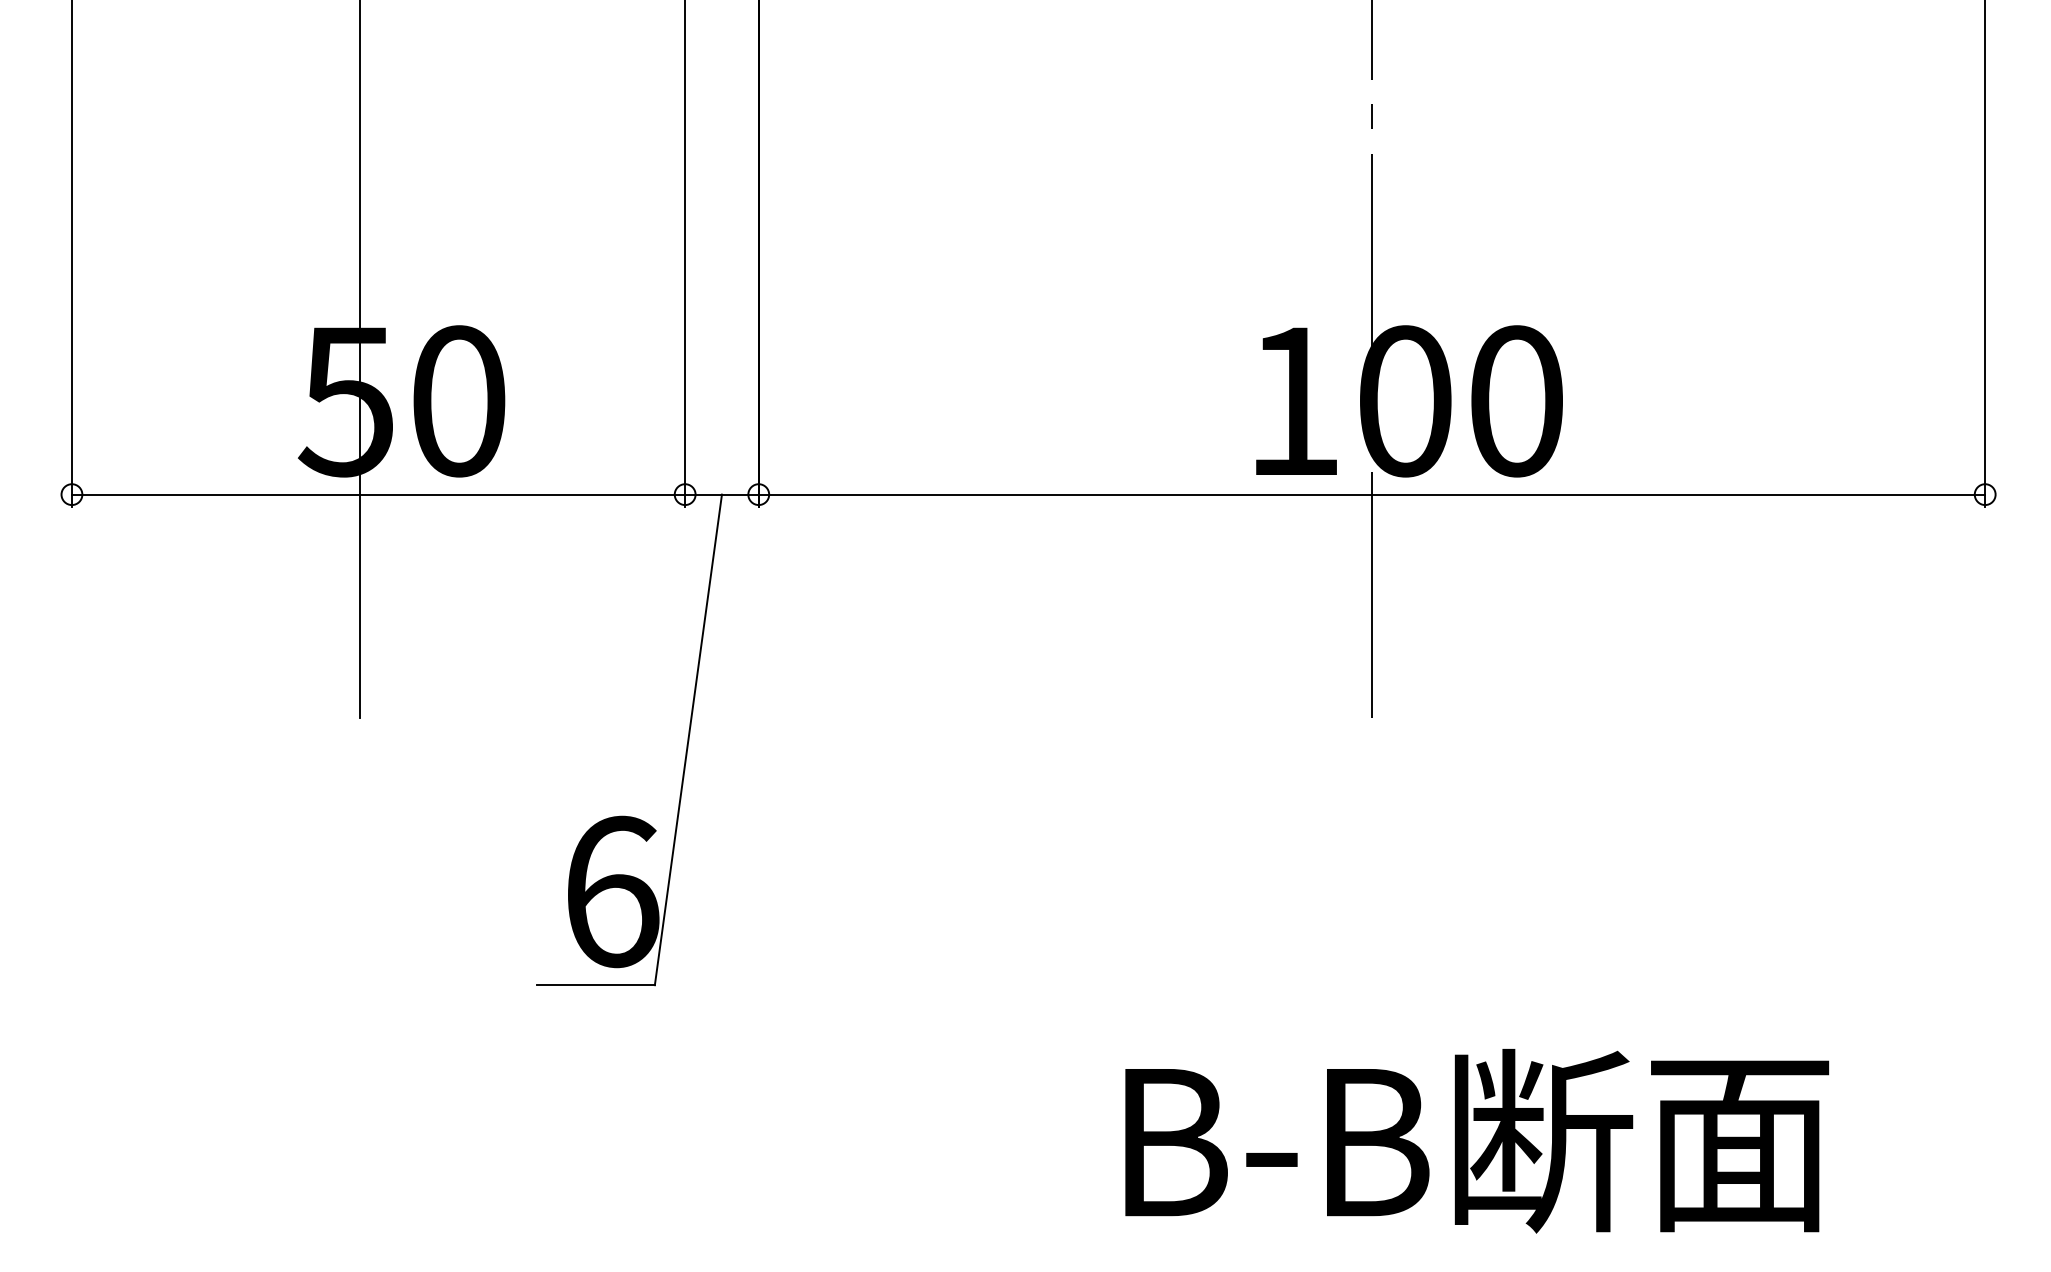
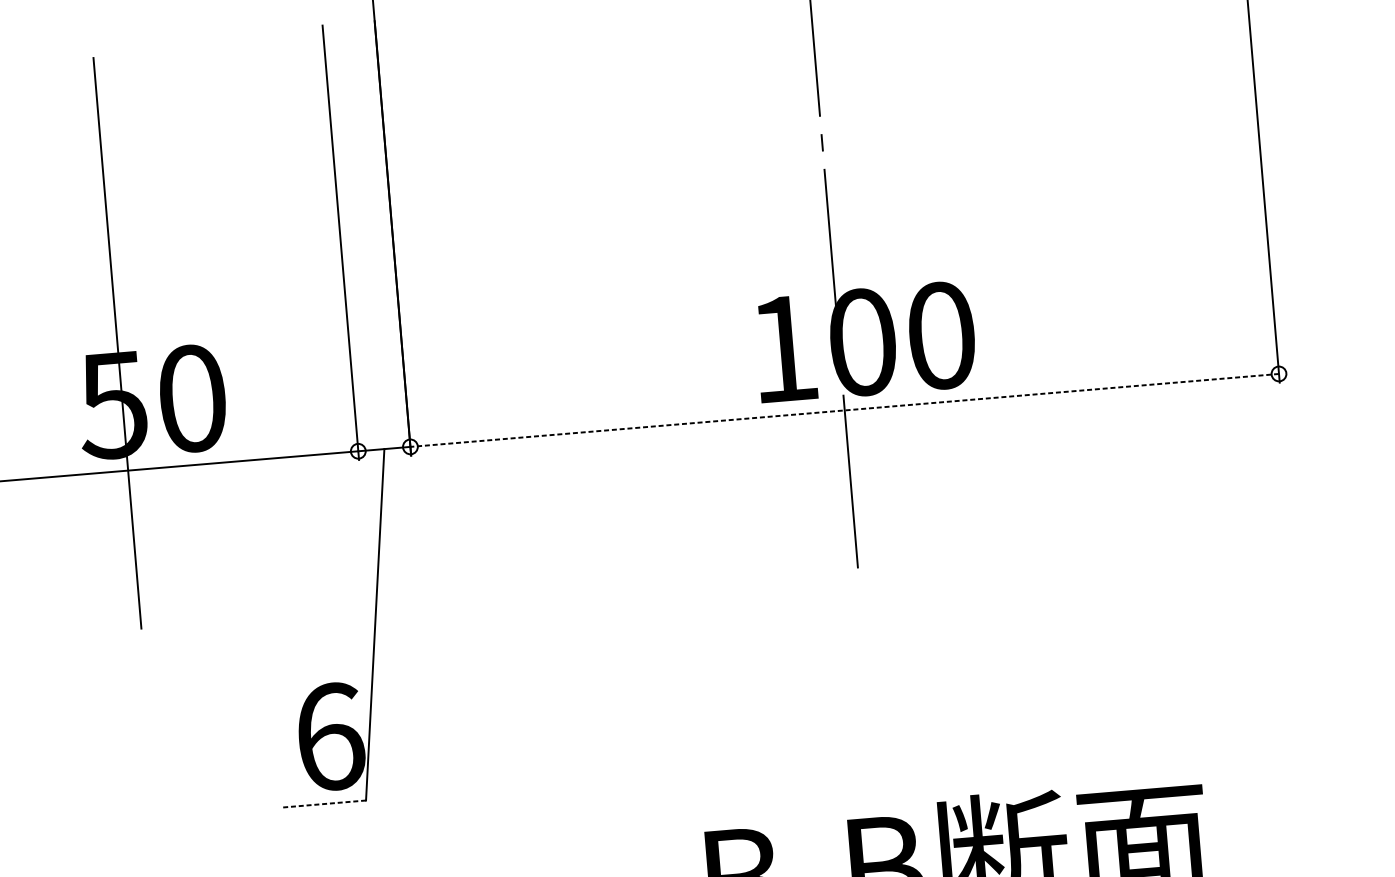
line: (1371, 494) -> (844, 410), solid -> dashed
line: (596, 985) -> (324, 804), solid -> dashed

